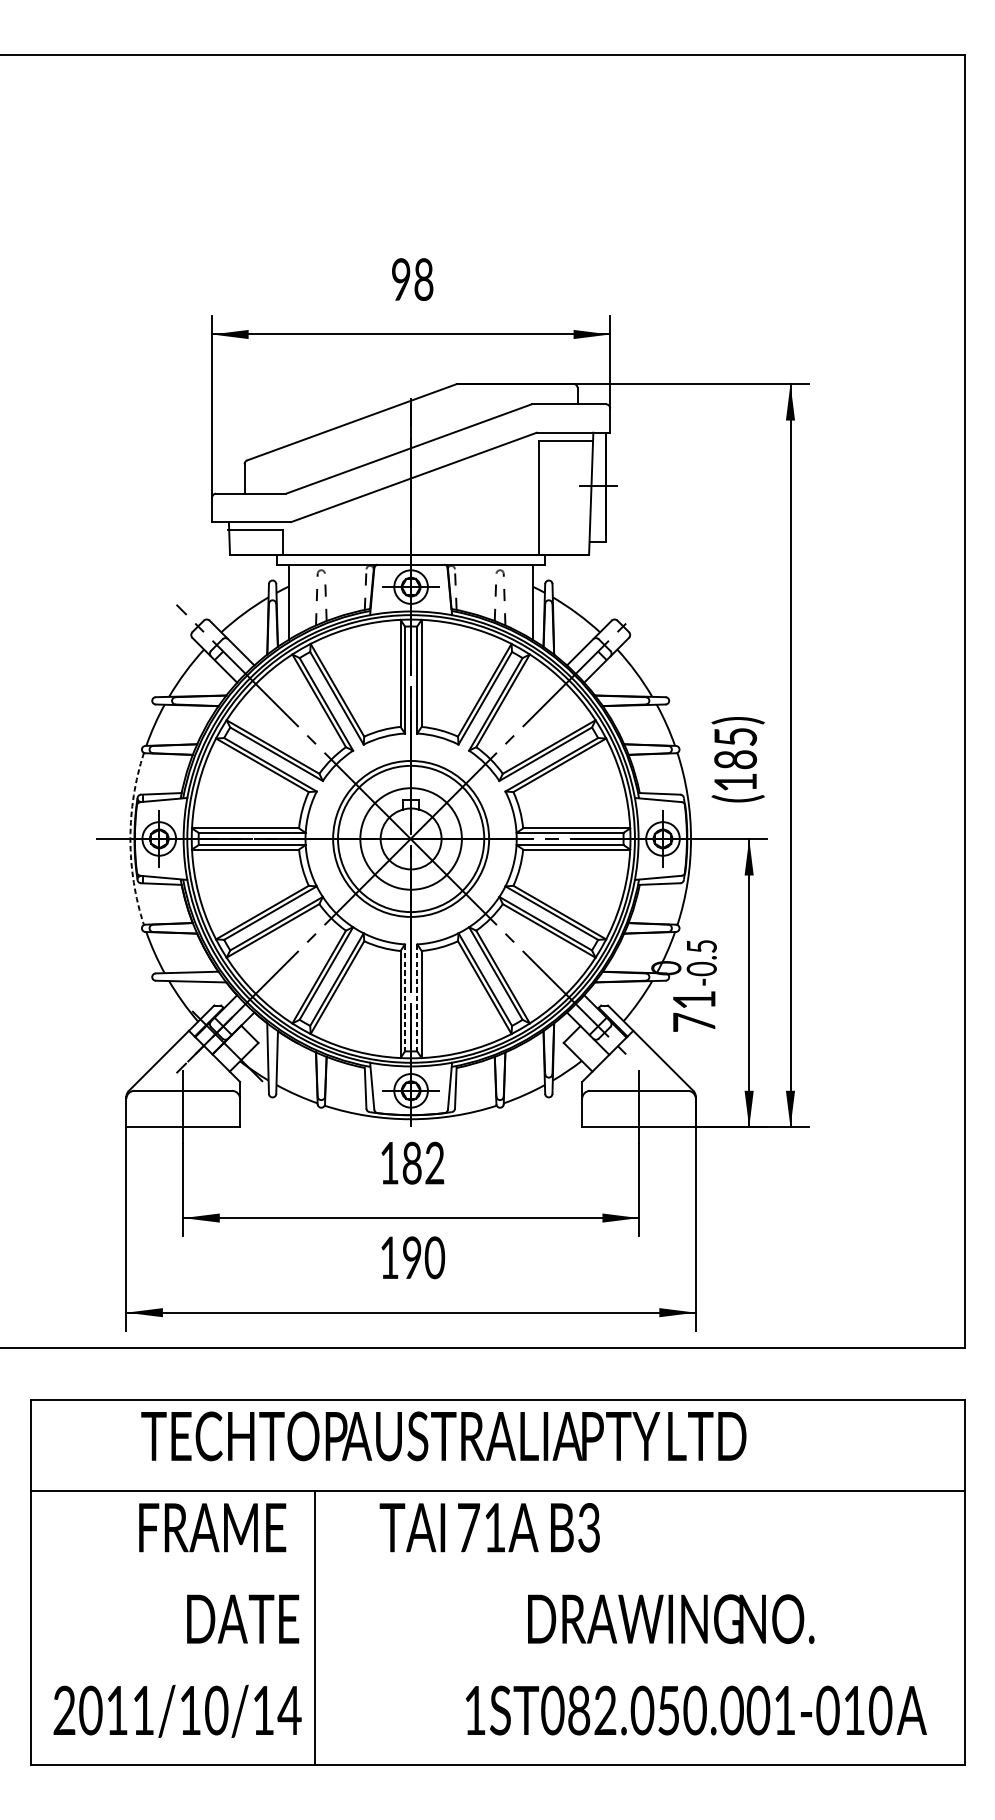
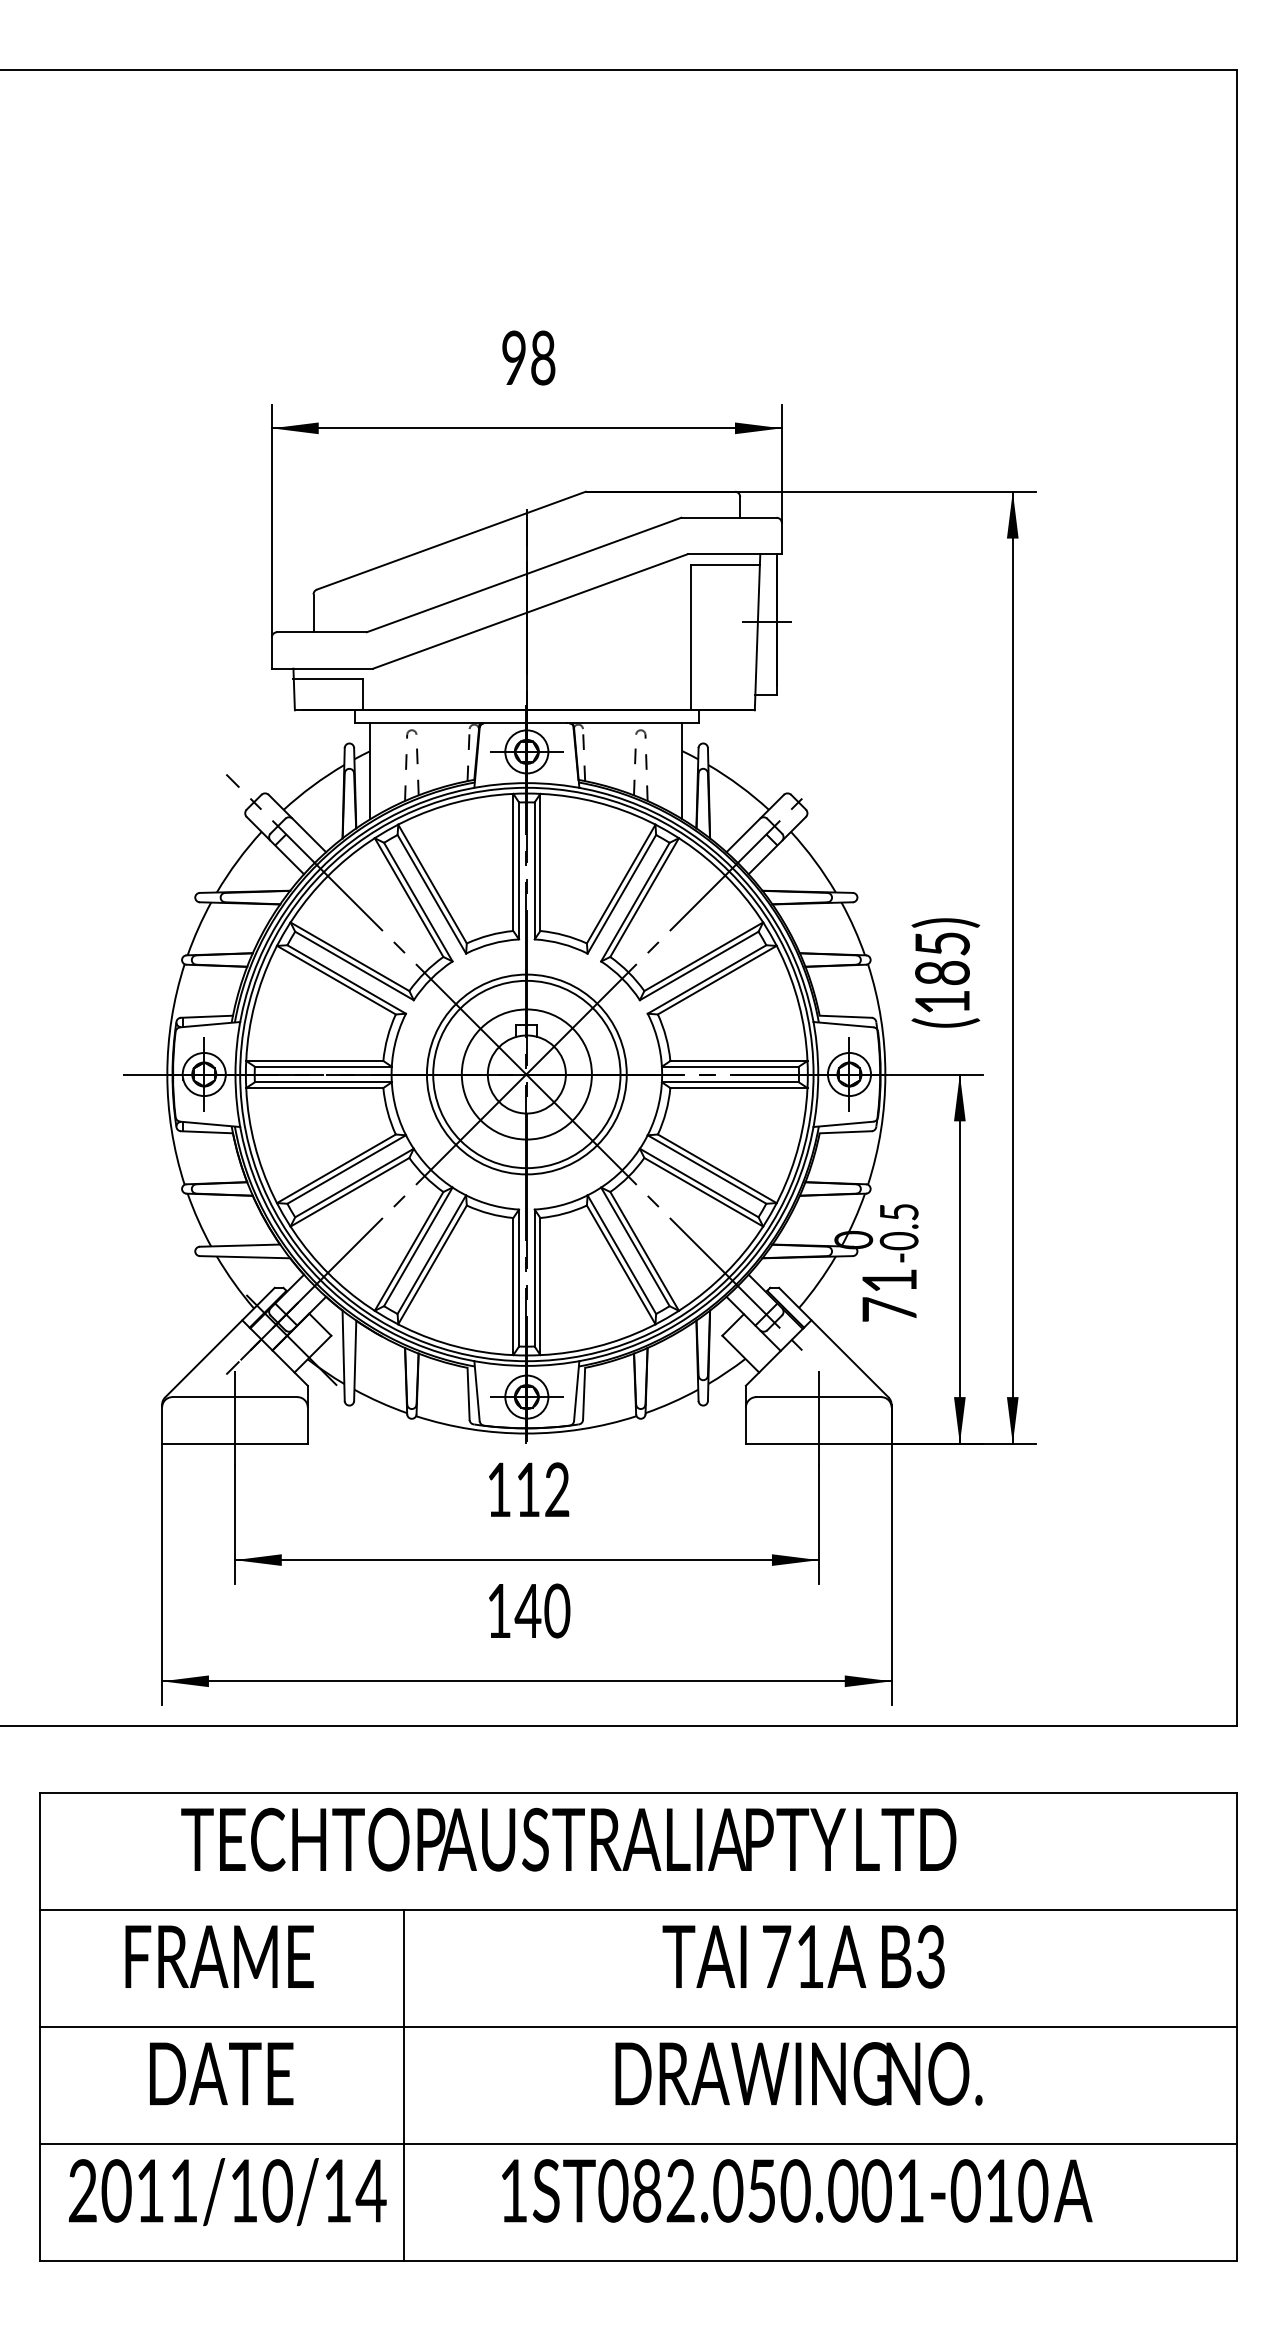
arc: (130, 838) -> (167, 1074), dashed -> solid
line: (405, 998) -> (519, 1278), dashed -> solid
line: (417, 998) -> (534, 1278), dashed -> solid
text: (412, 1162) -> (528, 1489), 182 -> 112
text: (411, 1257) -> (527, 1610), 190 -> 140
text: (212, 1527) -> (219, 1956), moved
text: (489, 1527) -> (803, 1956), moved
line: (497, 1582) -> (637, 2026), added
text: (242, 1618) -> (221, 2073), moved
text: (670, 1618) -> (798, 2073), moved
line: (497, 1673) -> (637, 2143), added
text: (696, 1710) -> (797, 2190), moved

